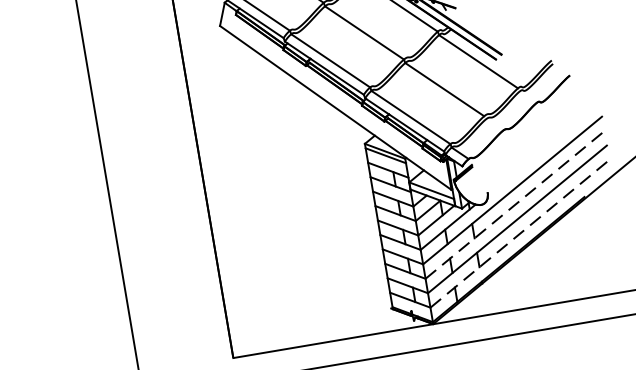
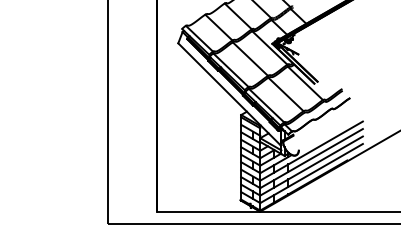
line: (516, 204) -> (312, 158), dashed -> solid
line: (521, 233) -> (312, 173), dashed -> solid

